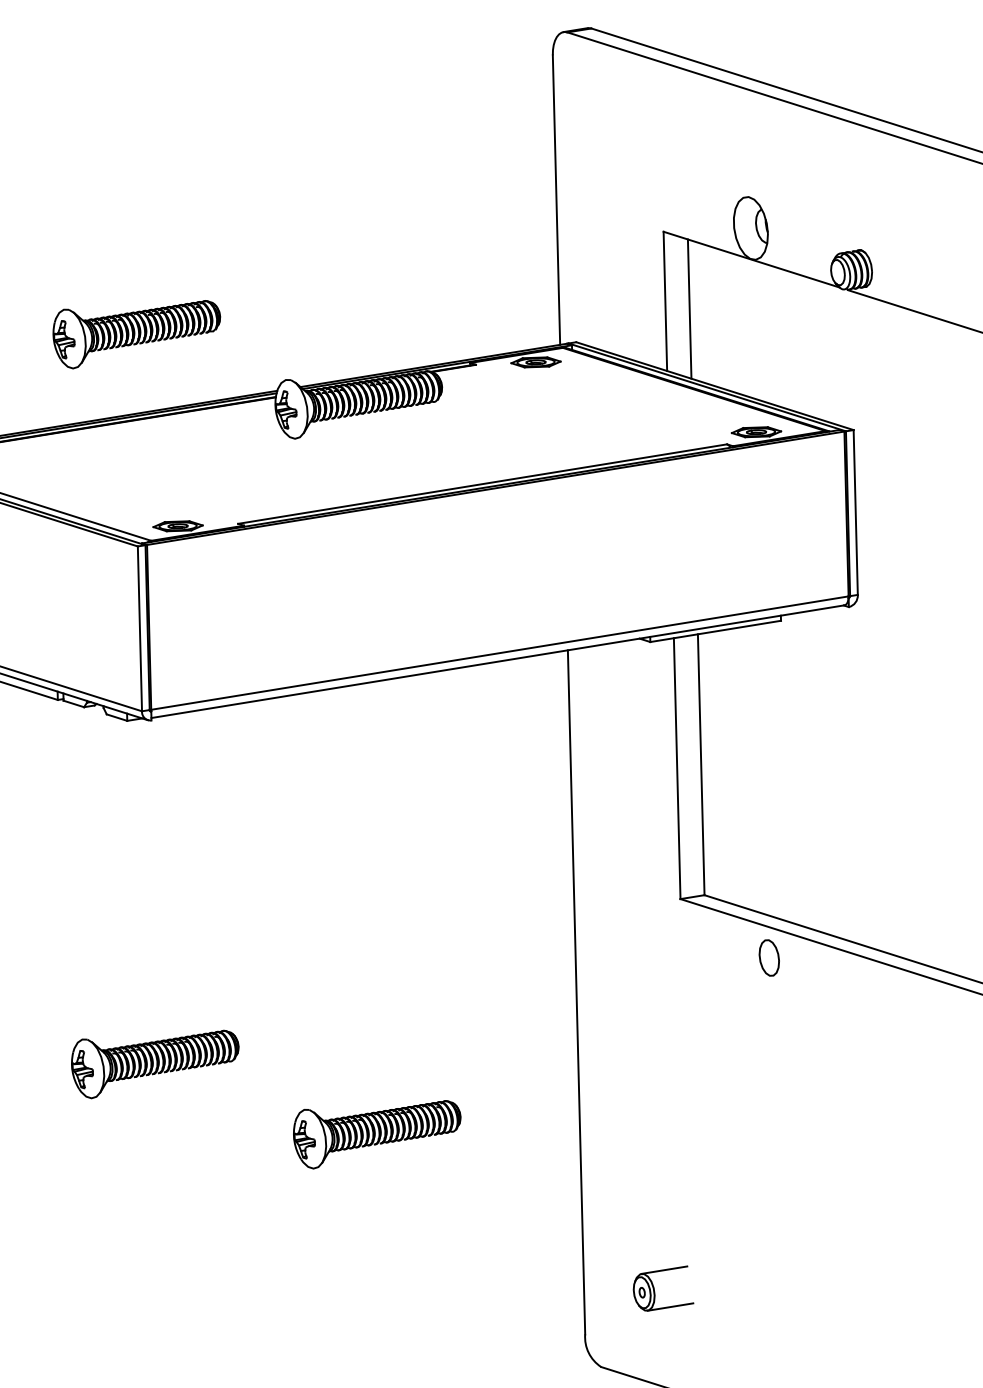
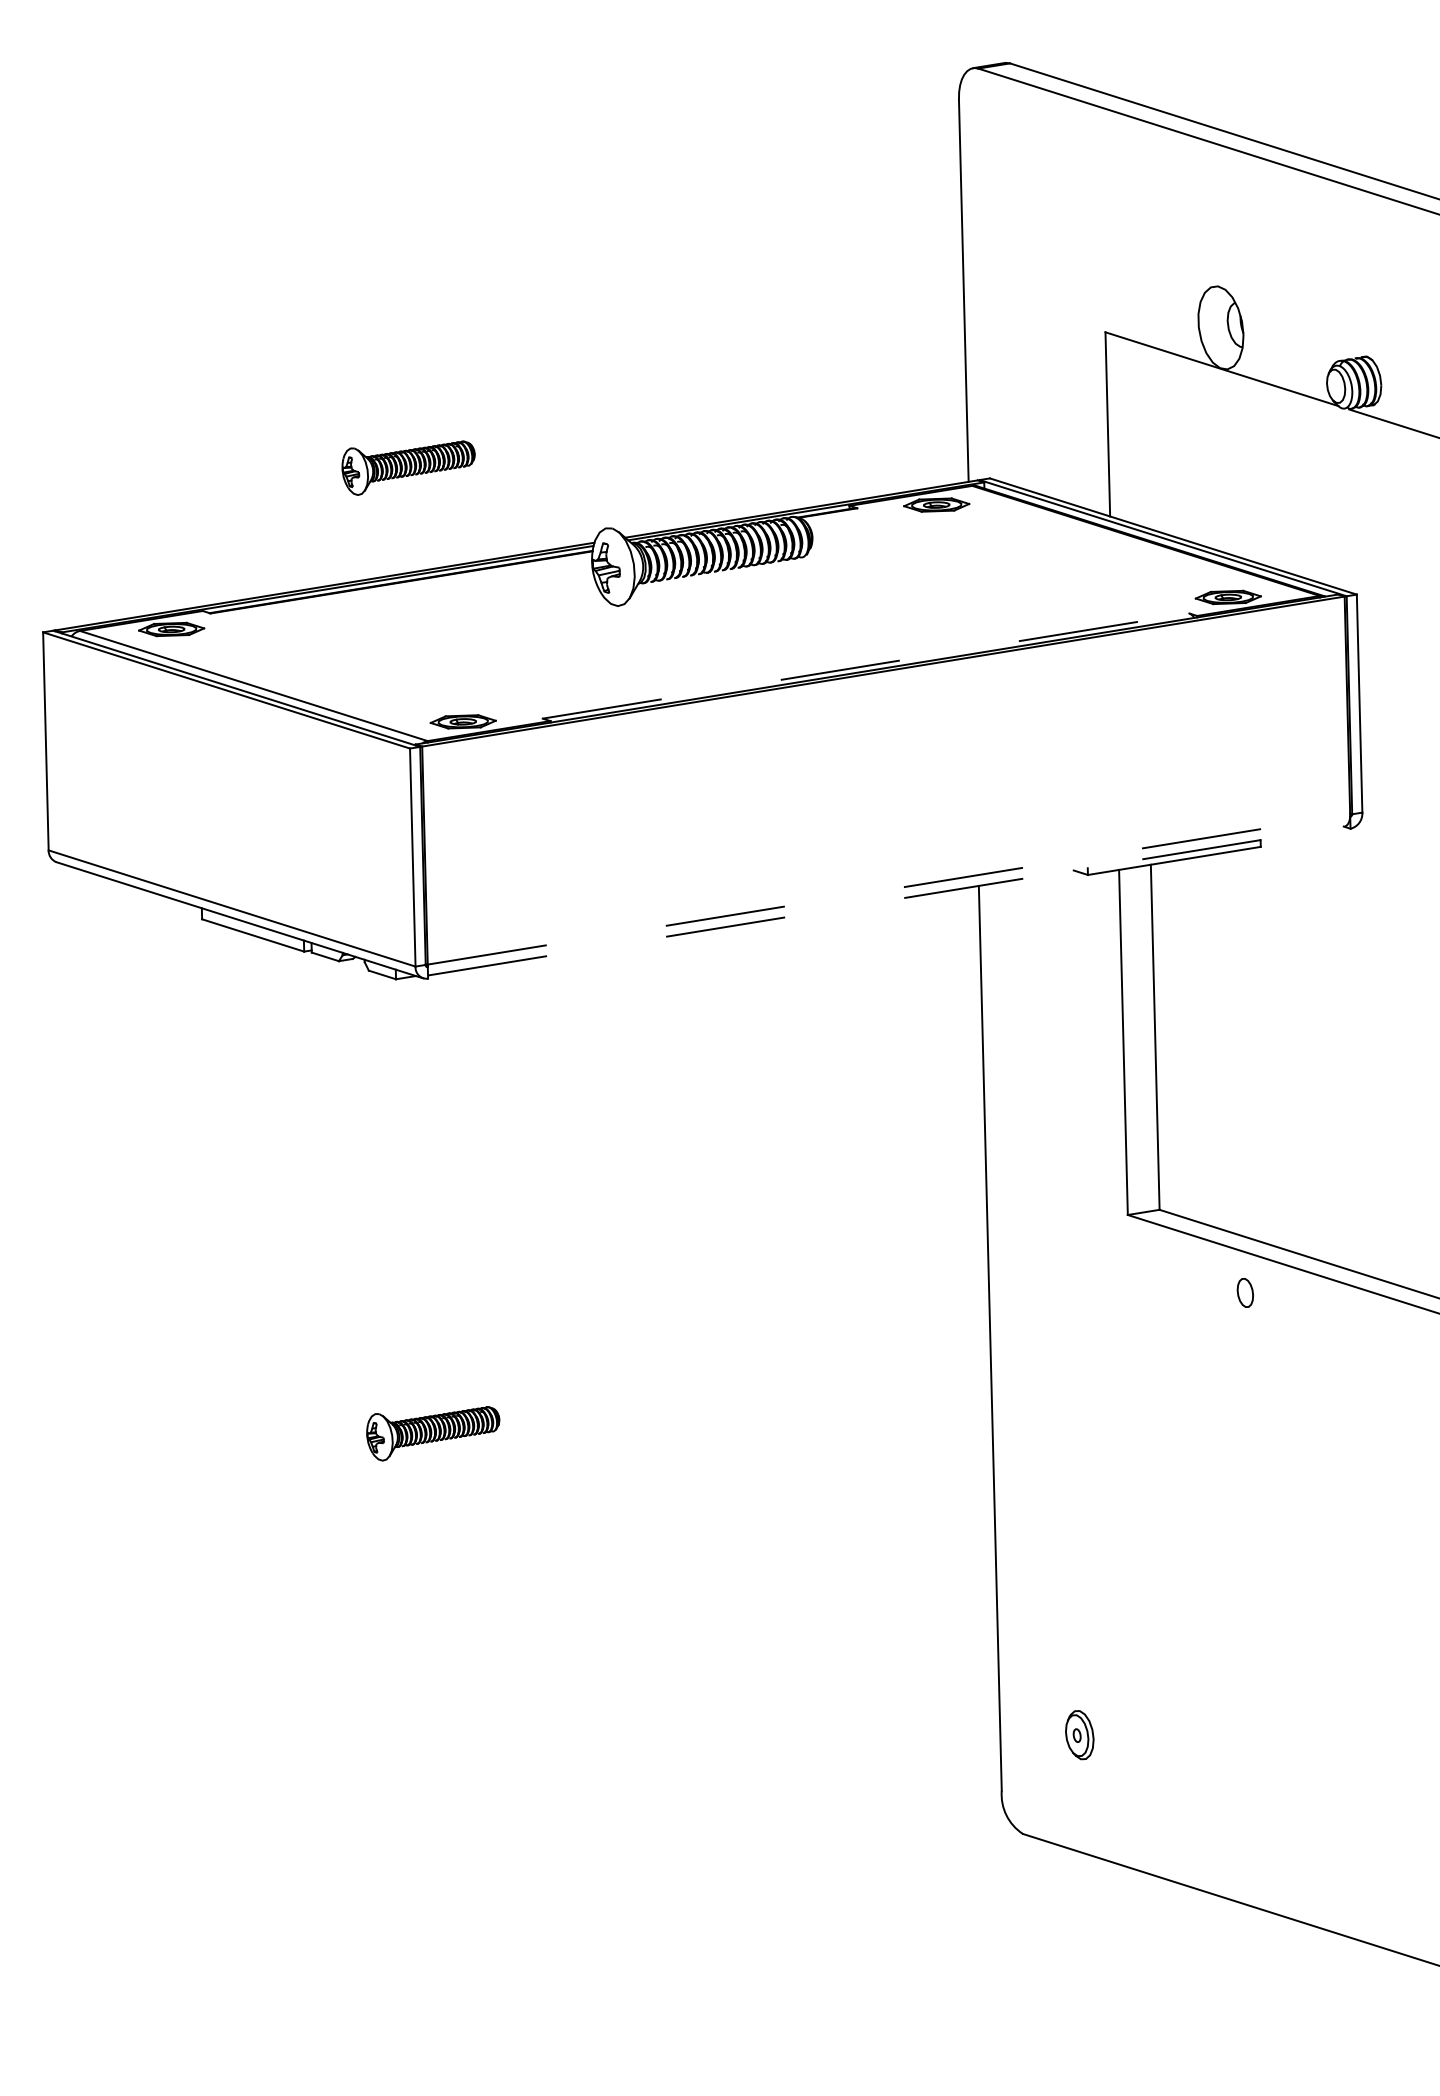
line: (689, 309) -> (1139, 434), removed
part: (136, 333) -> (408, 467), size x0.6
line: (482, 484) -> (866, 666), solid -> dashed
line: (500, 653) -> (889, 889), solid -> dashed
line: (498, 661) -> (886, 900), solid -> dashed
part: (769, 957) -> (1245, 1292), size x0.6
part: (155, 1064) -> (433, 1433), size x0.6
part: (377, 1134) -> (726, 1526), removed
line: (664, 1269) -> (1106, 1705), removed
line: (670, 1306) -> (1114, 1754), removed

